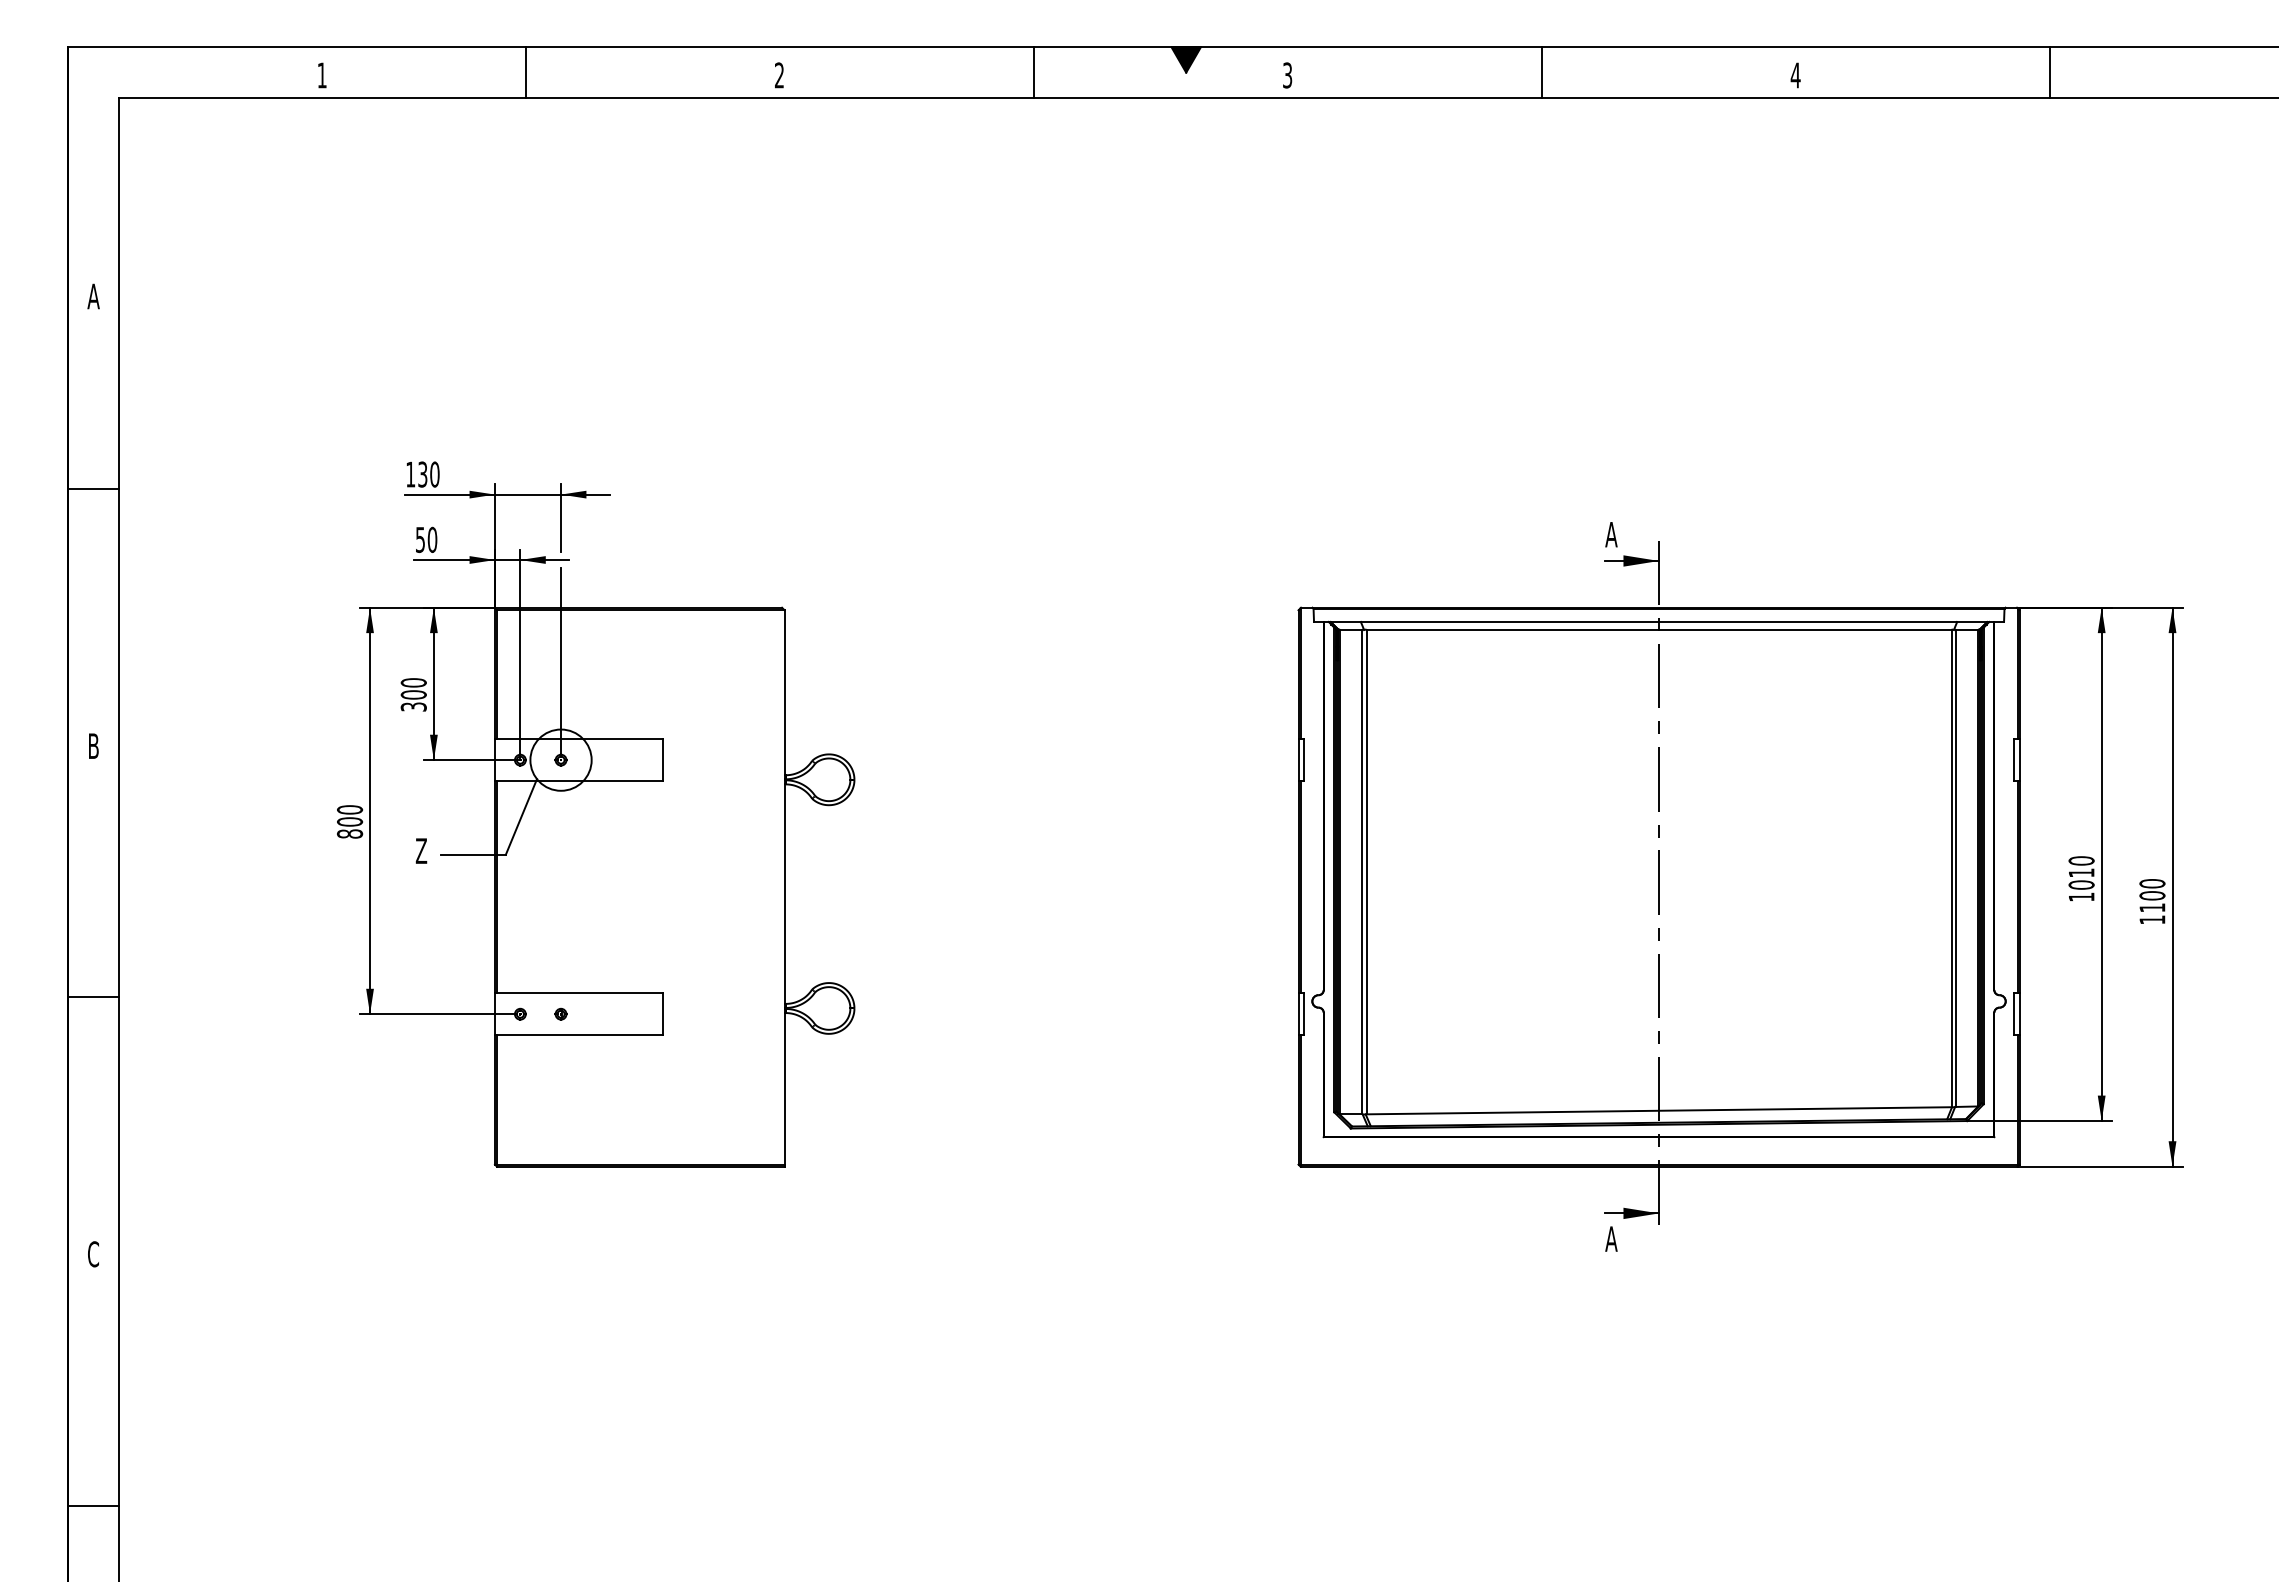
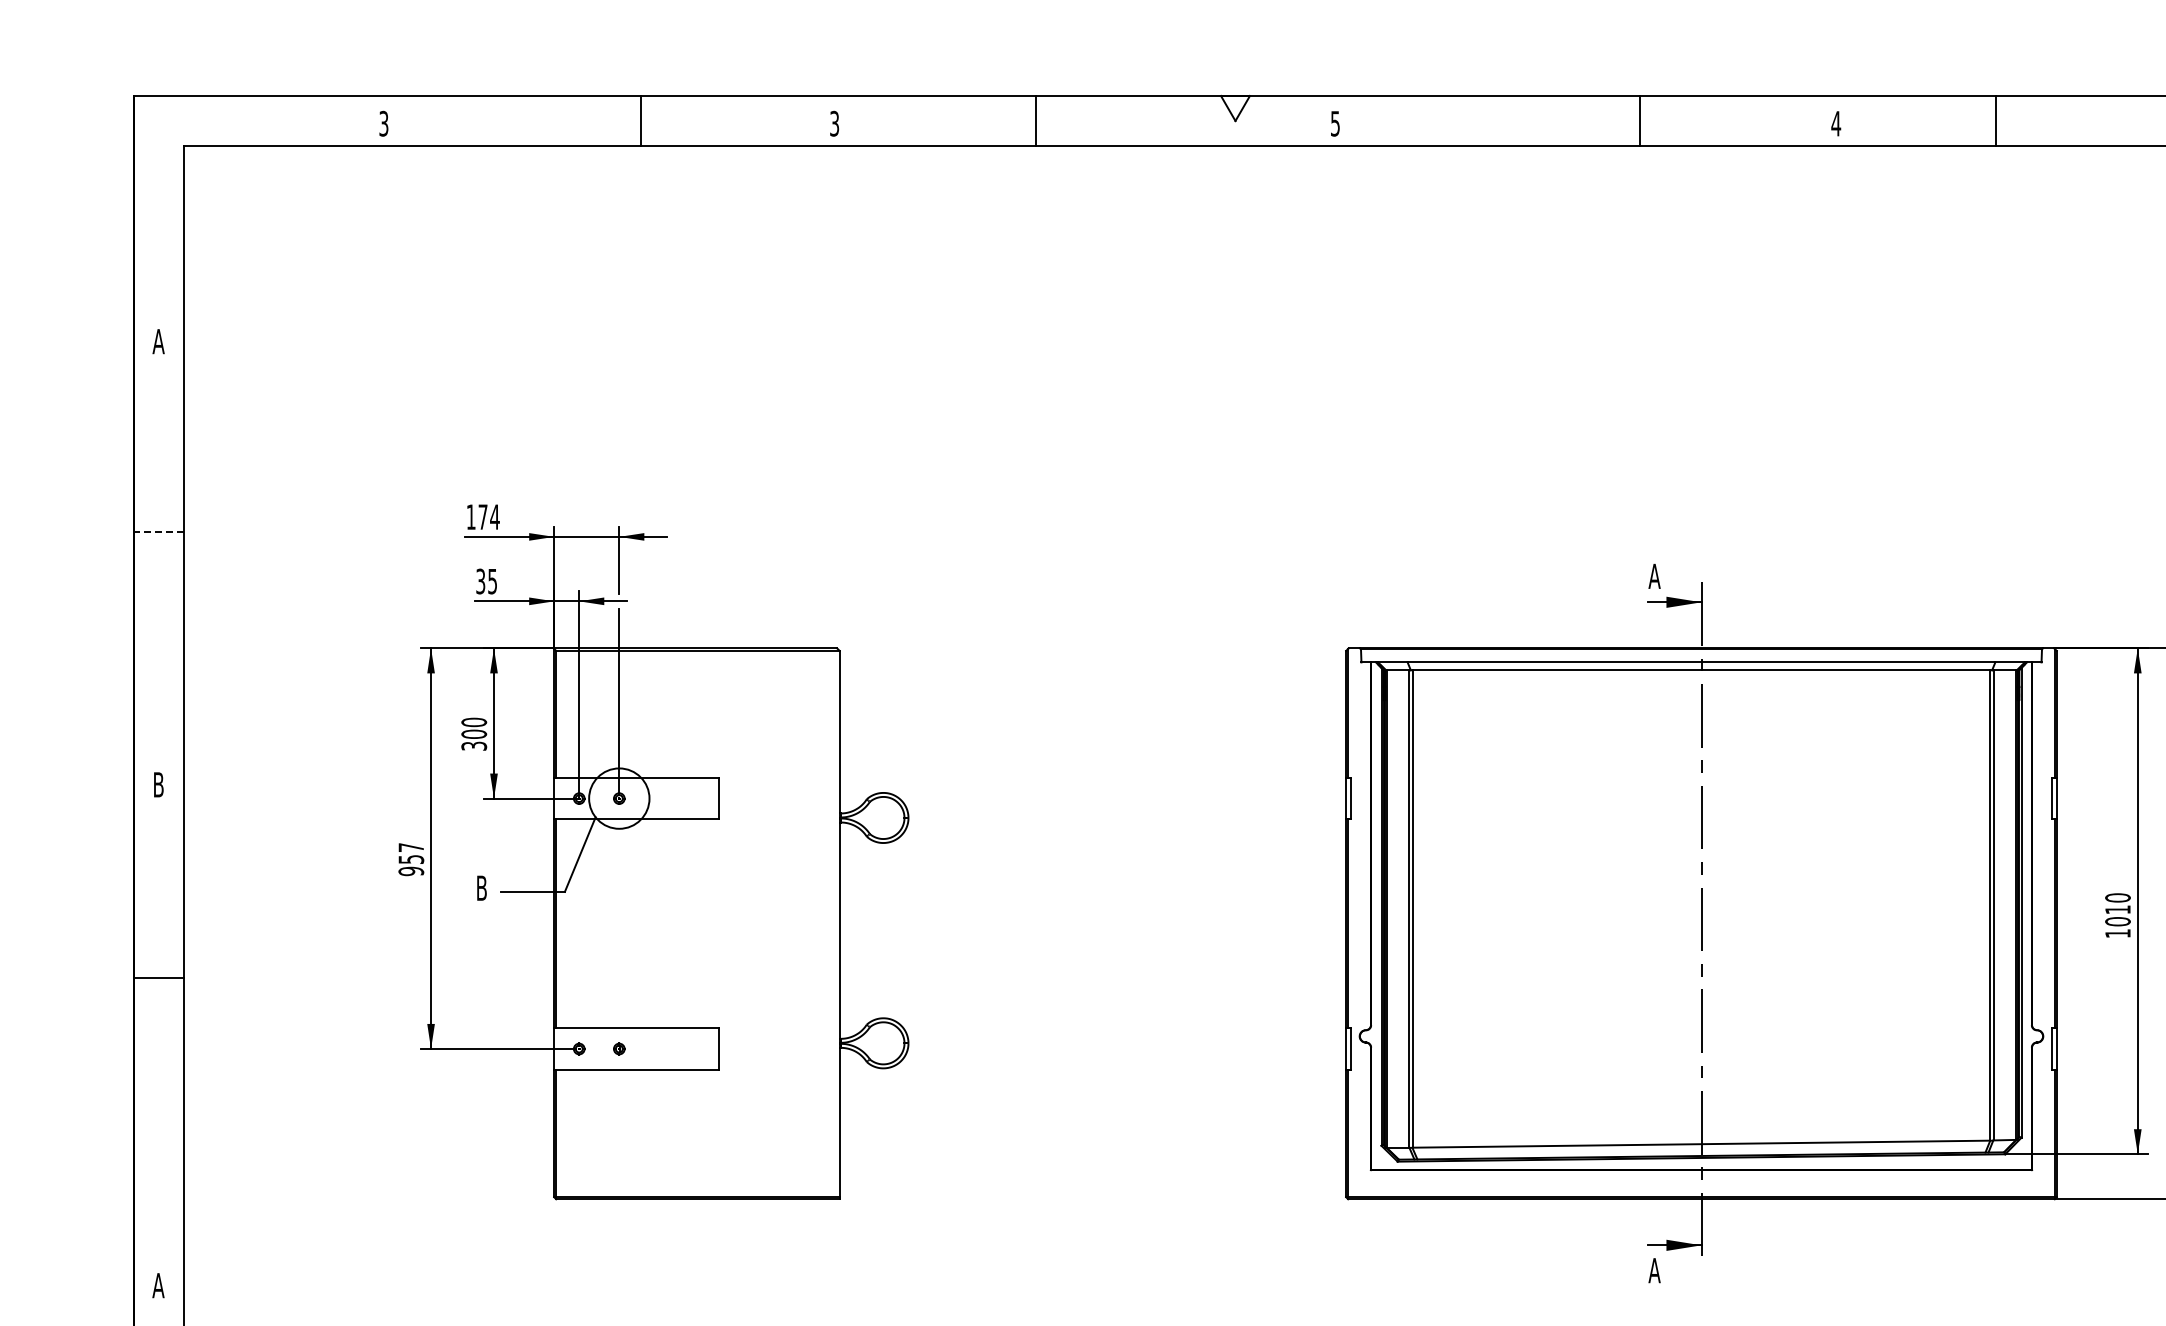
fill: (1185, 59) -> (1234, 108), removed
line: (525, 72) -> (640, 120), moved
line: (1033, 72) -> (1035, 120), moved
line: (1541, 72) -> (1639, 120), moved
line: (2050, 72) -> (1996, 120), moved
text: (1287, 74) -> (1335, 122), 3 -> 5
text: (321, 75) -> (383, 123), 1 -> 3
text: (779, 75) -> (834, 123), 2 -> 3
text: (428, 474) -> (488, 517), 130 -> 174
line: (93, 489) -> (158, 531), solid -> dashed
text: (426, 539) -> (486, 581), 50 -> 35
text: (350, 821) -> (411, 859), 800 -> 957
text: (421, 850) -> (481, 887), Z -> B
line: (93, 997) -> (158, 978), moved
text: (93, 1254) -> (158, 1285), C -> A

